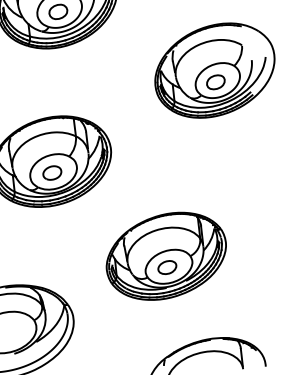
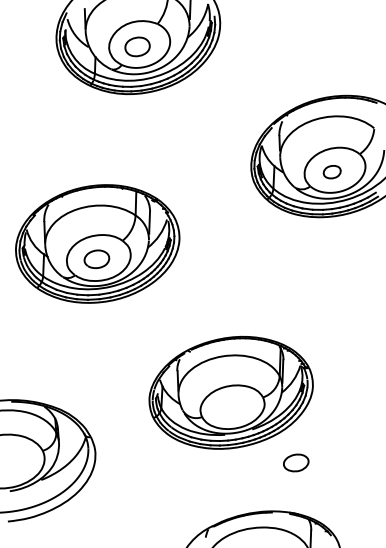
part: (216, 81) -> (332, 171), size x0.7
part: (167, 267) -> (296, 462), moved

